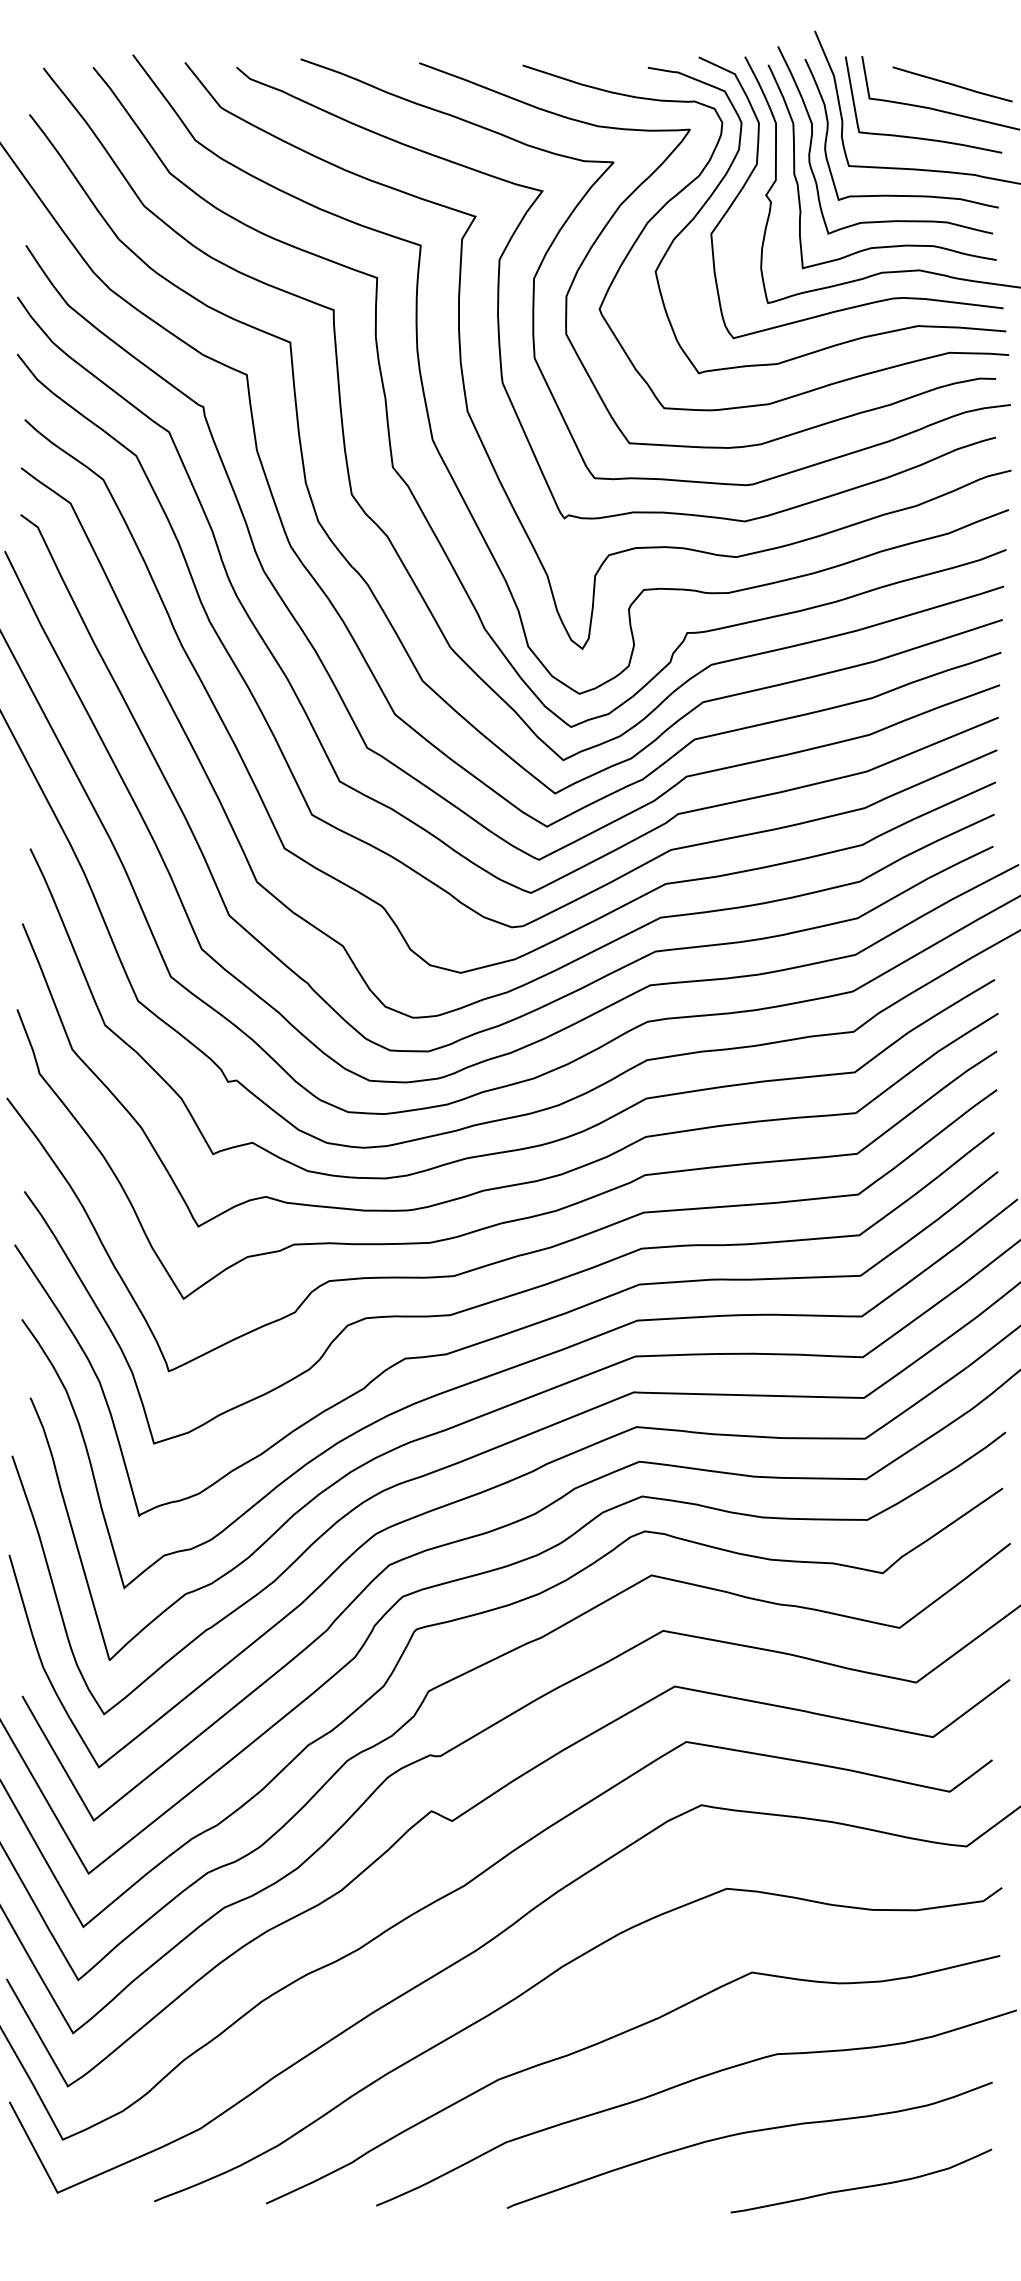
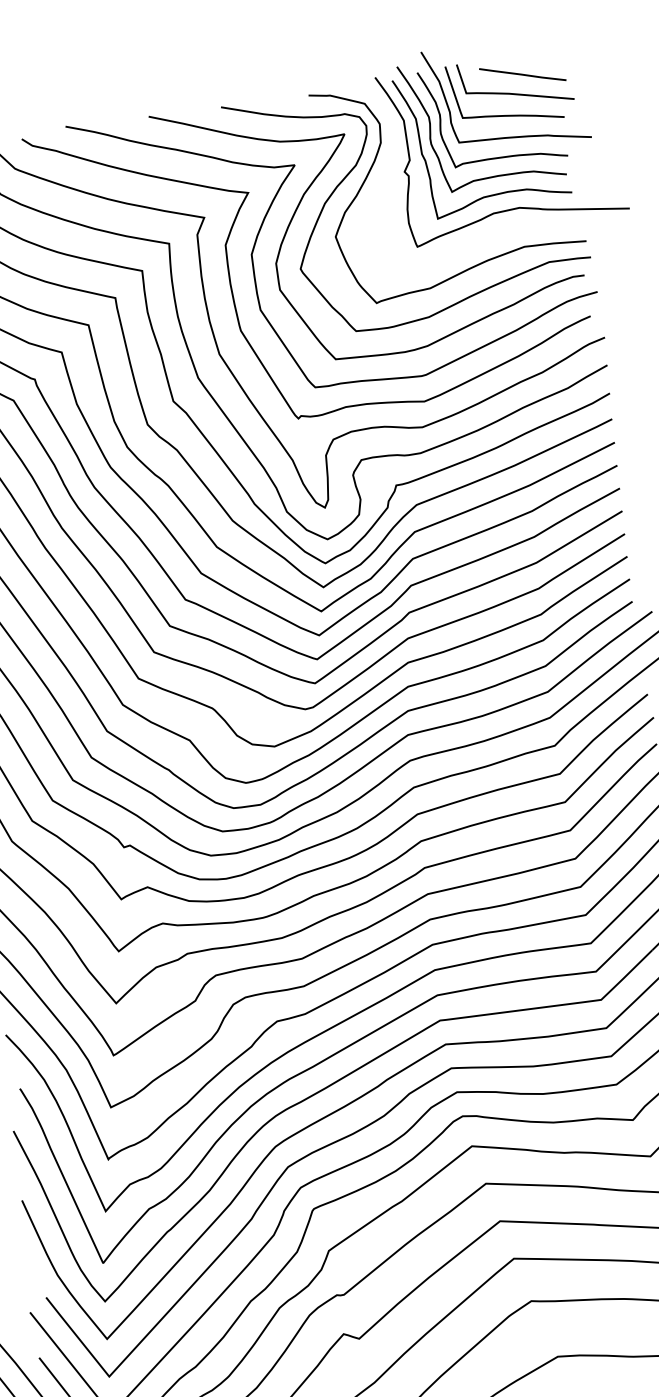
curve: (757, 165) -> (395, 151), removed

